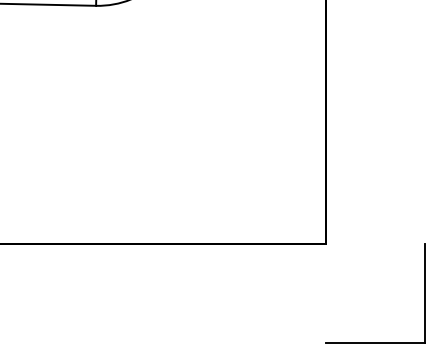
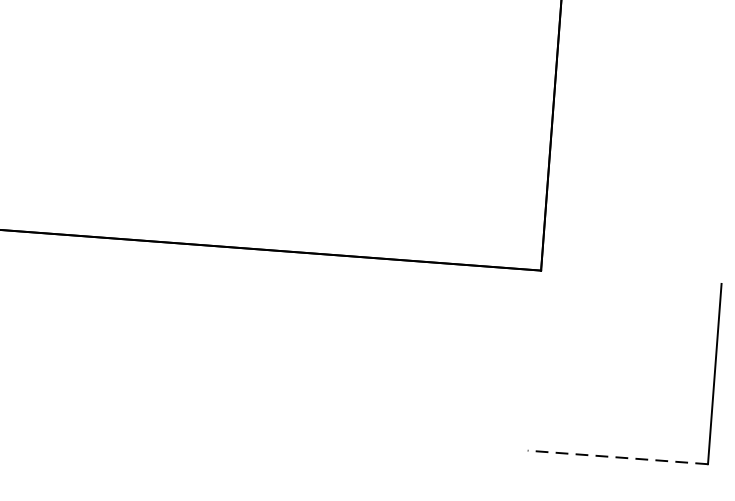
line: (375, 343) -> (617, 457), solid -> dashed

